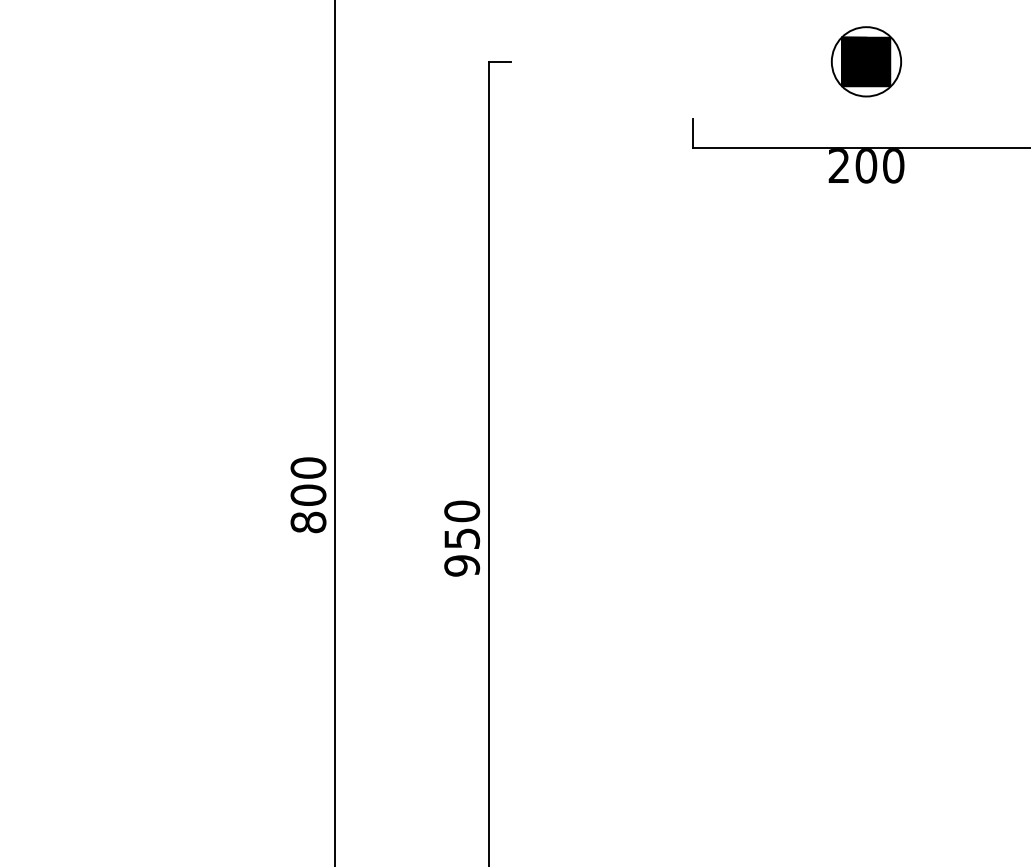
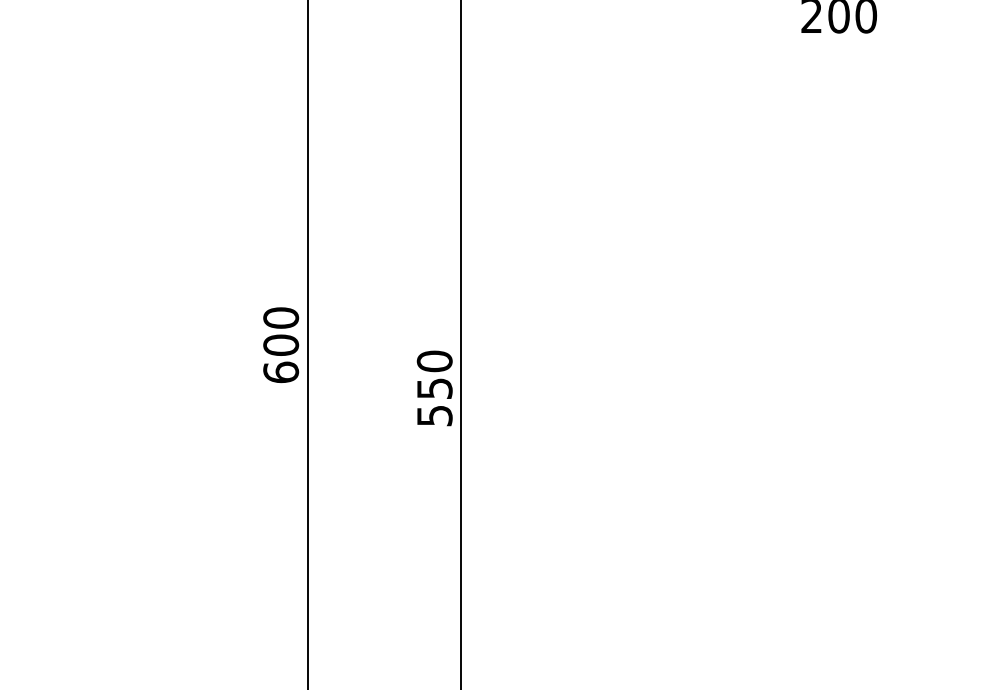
text: (308, 522) -> (281, 372), 800 -> 600
text: (461, 565) -> (434, 415), 950 -> 550

